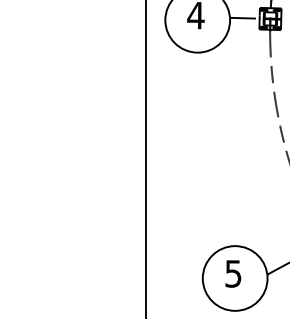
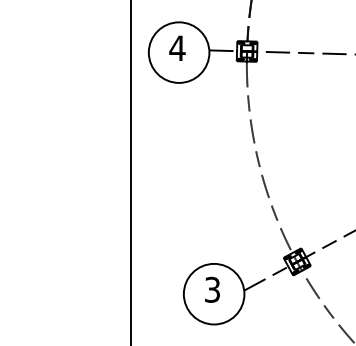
text: (233, 273) -> (212, 289), 5 -> 3

